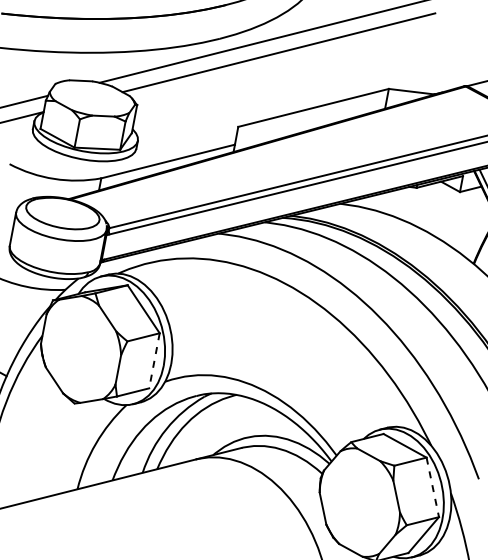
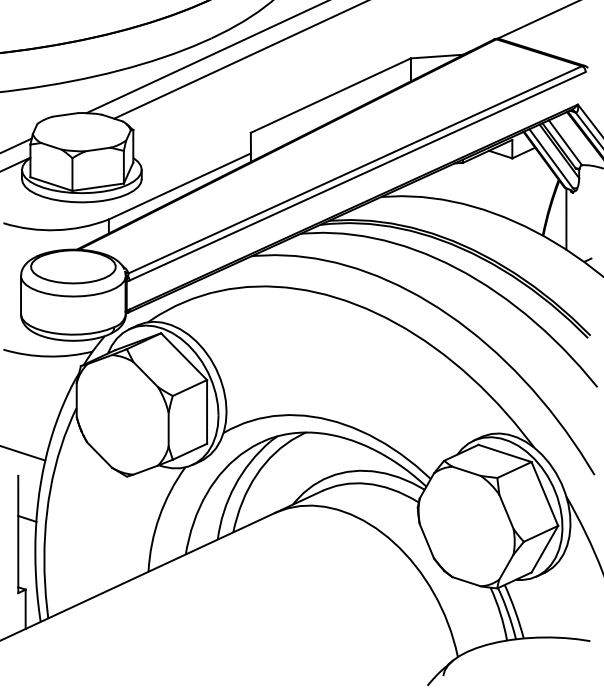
line: (154, 360) -> (207, 411), dashed -> solid
line: (432, 486) -> (544, 493), dashed -> solid

